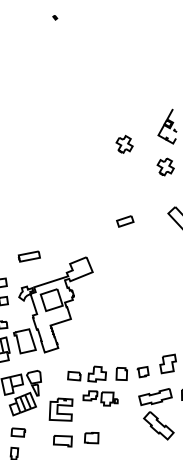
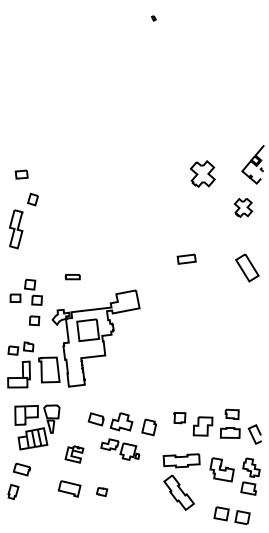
part: (124, 144) -> (202, 173), size x1.4
part: (28, 256) -> (72, 276), size x0.6
part: (143, 372) -> (179, 418), moved
part: (61, 410) -> (74, 454), size x0.6
part: (91, 437) -> (101, 491), size x0.6

